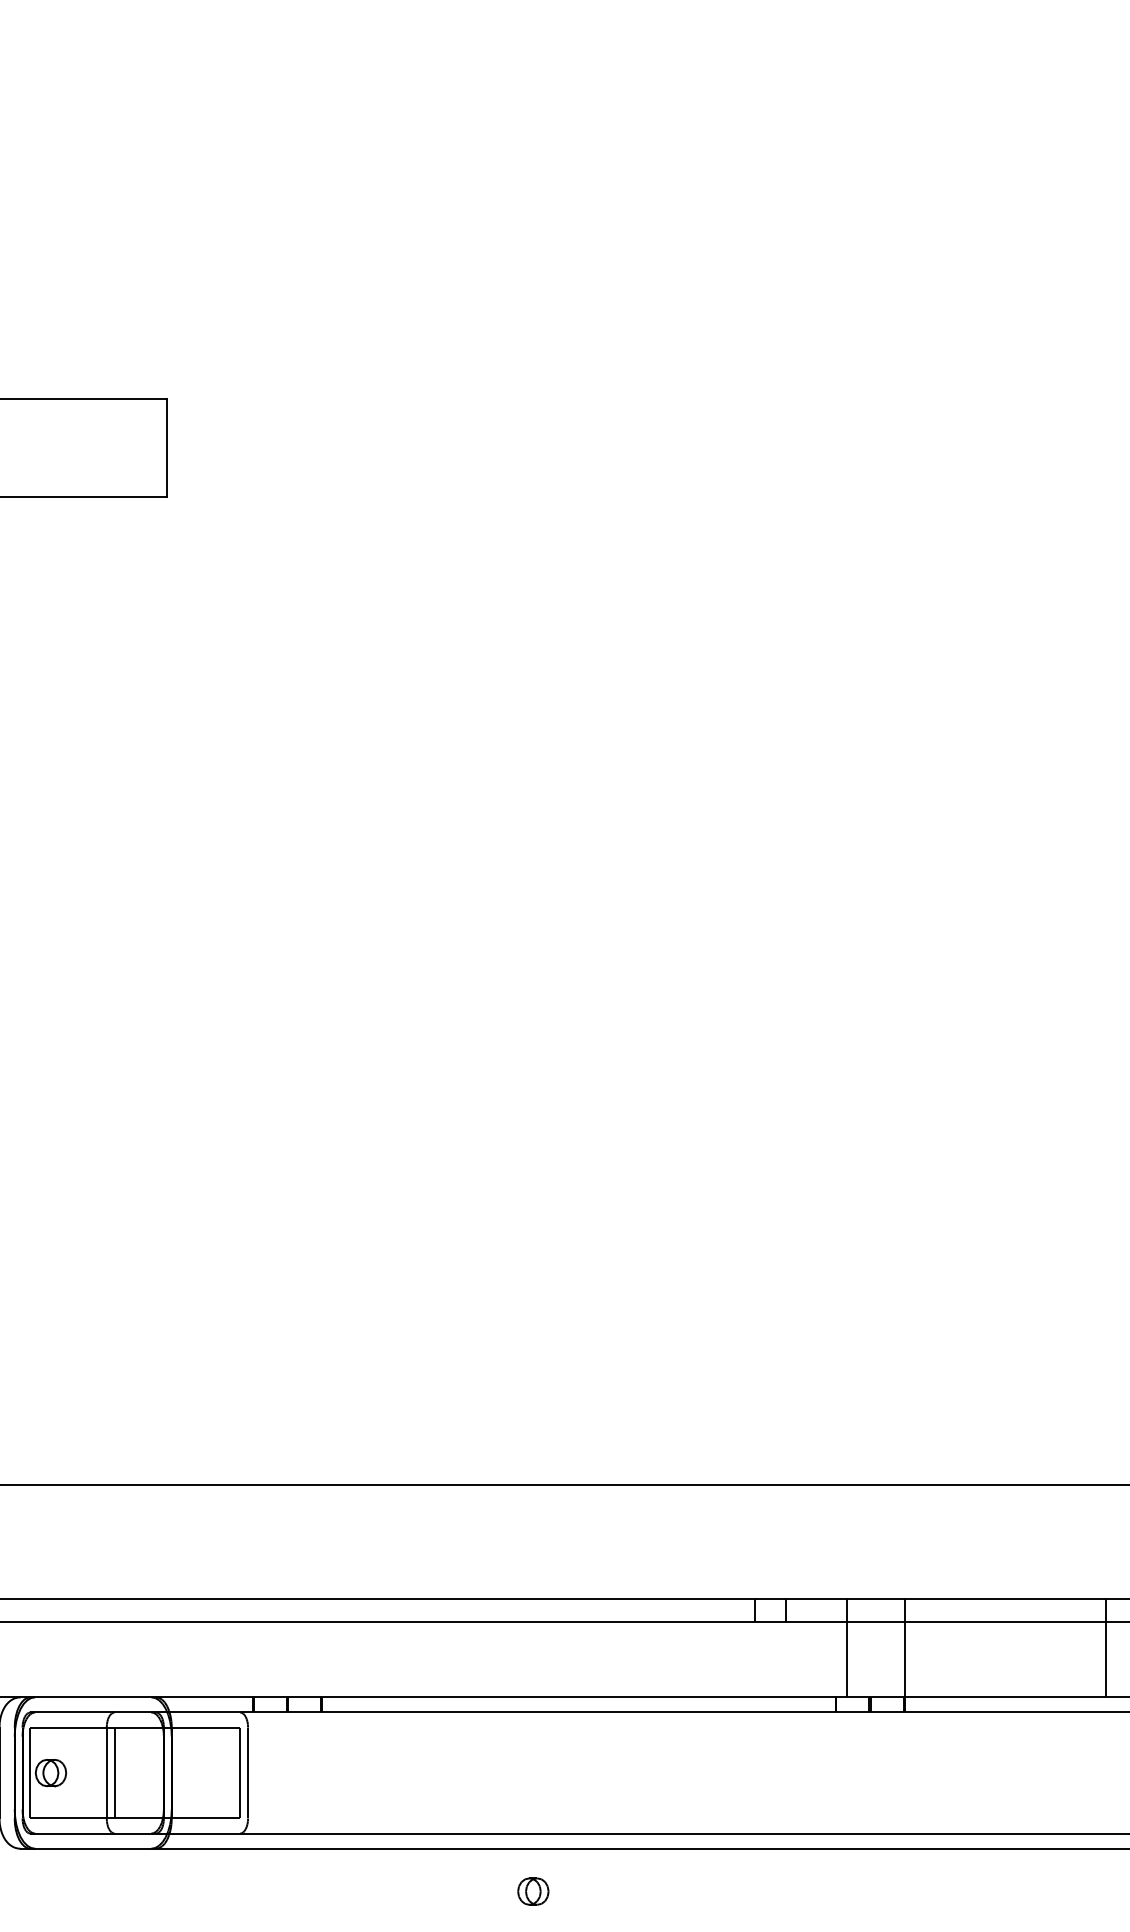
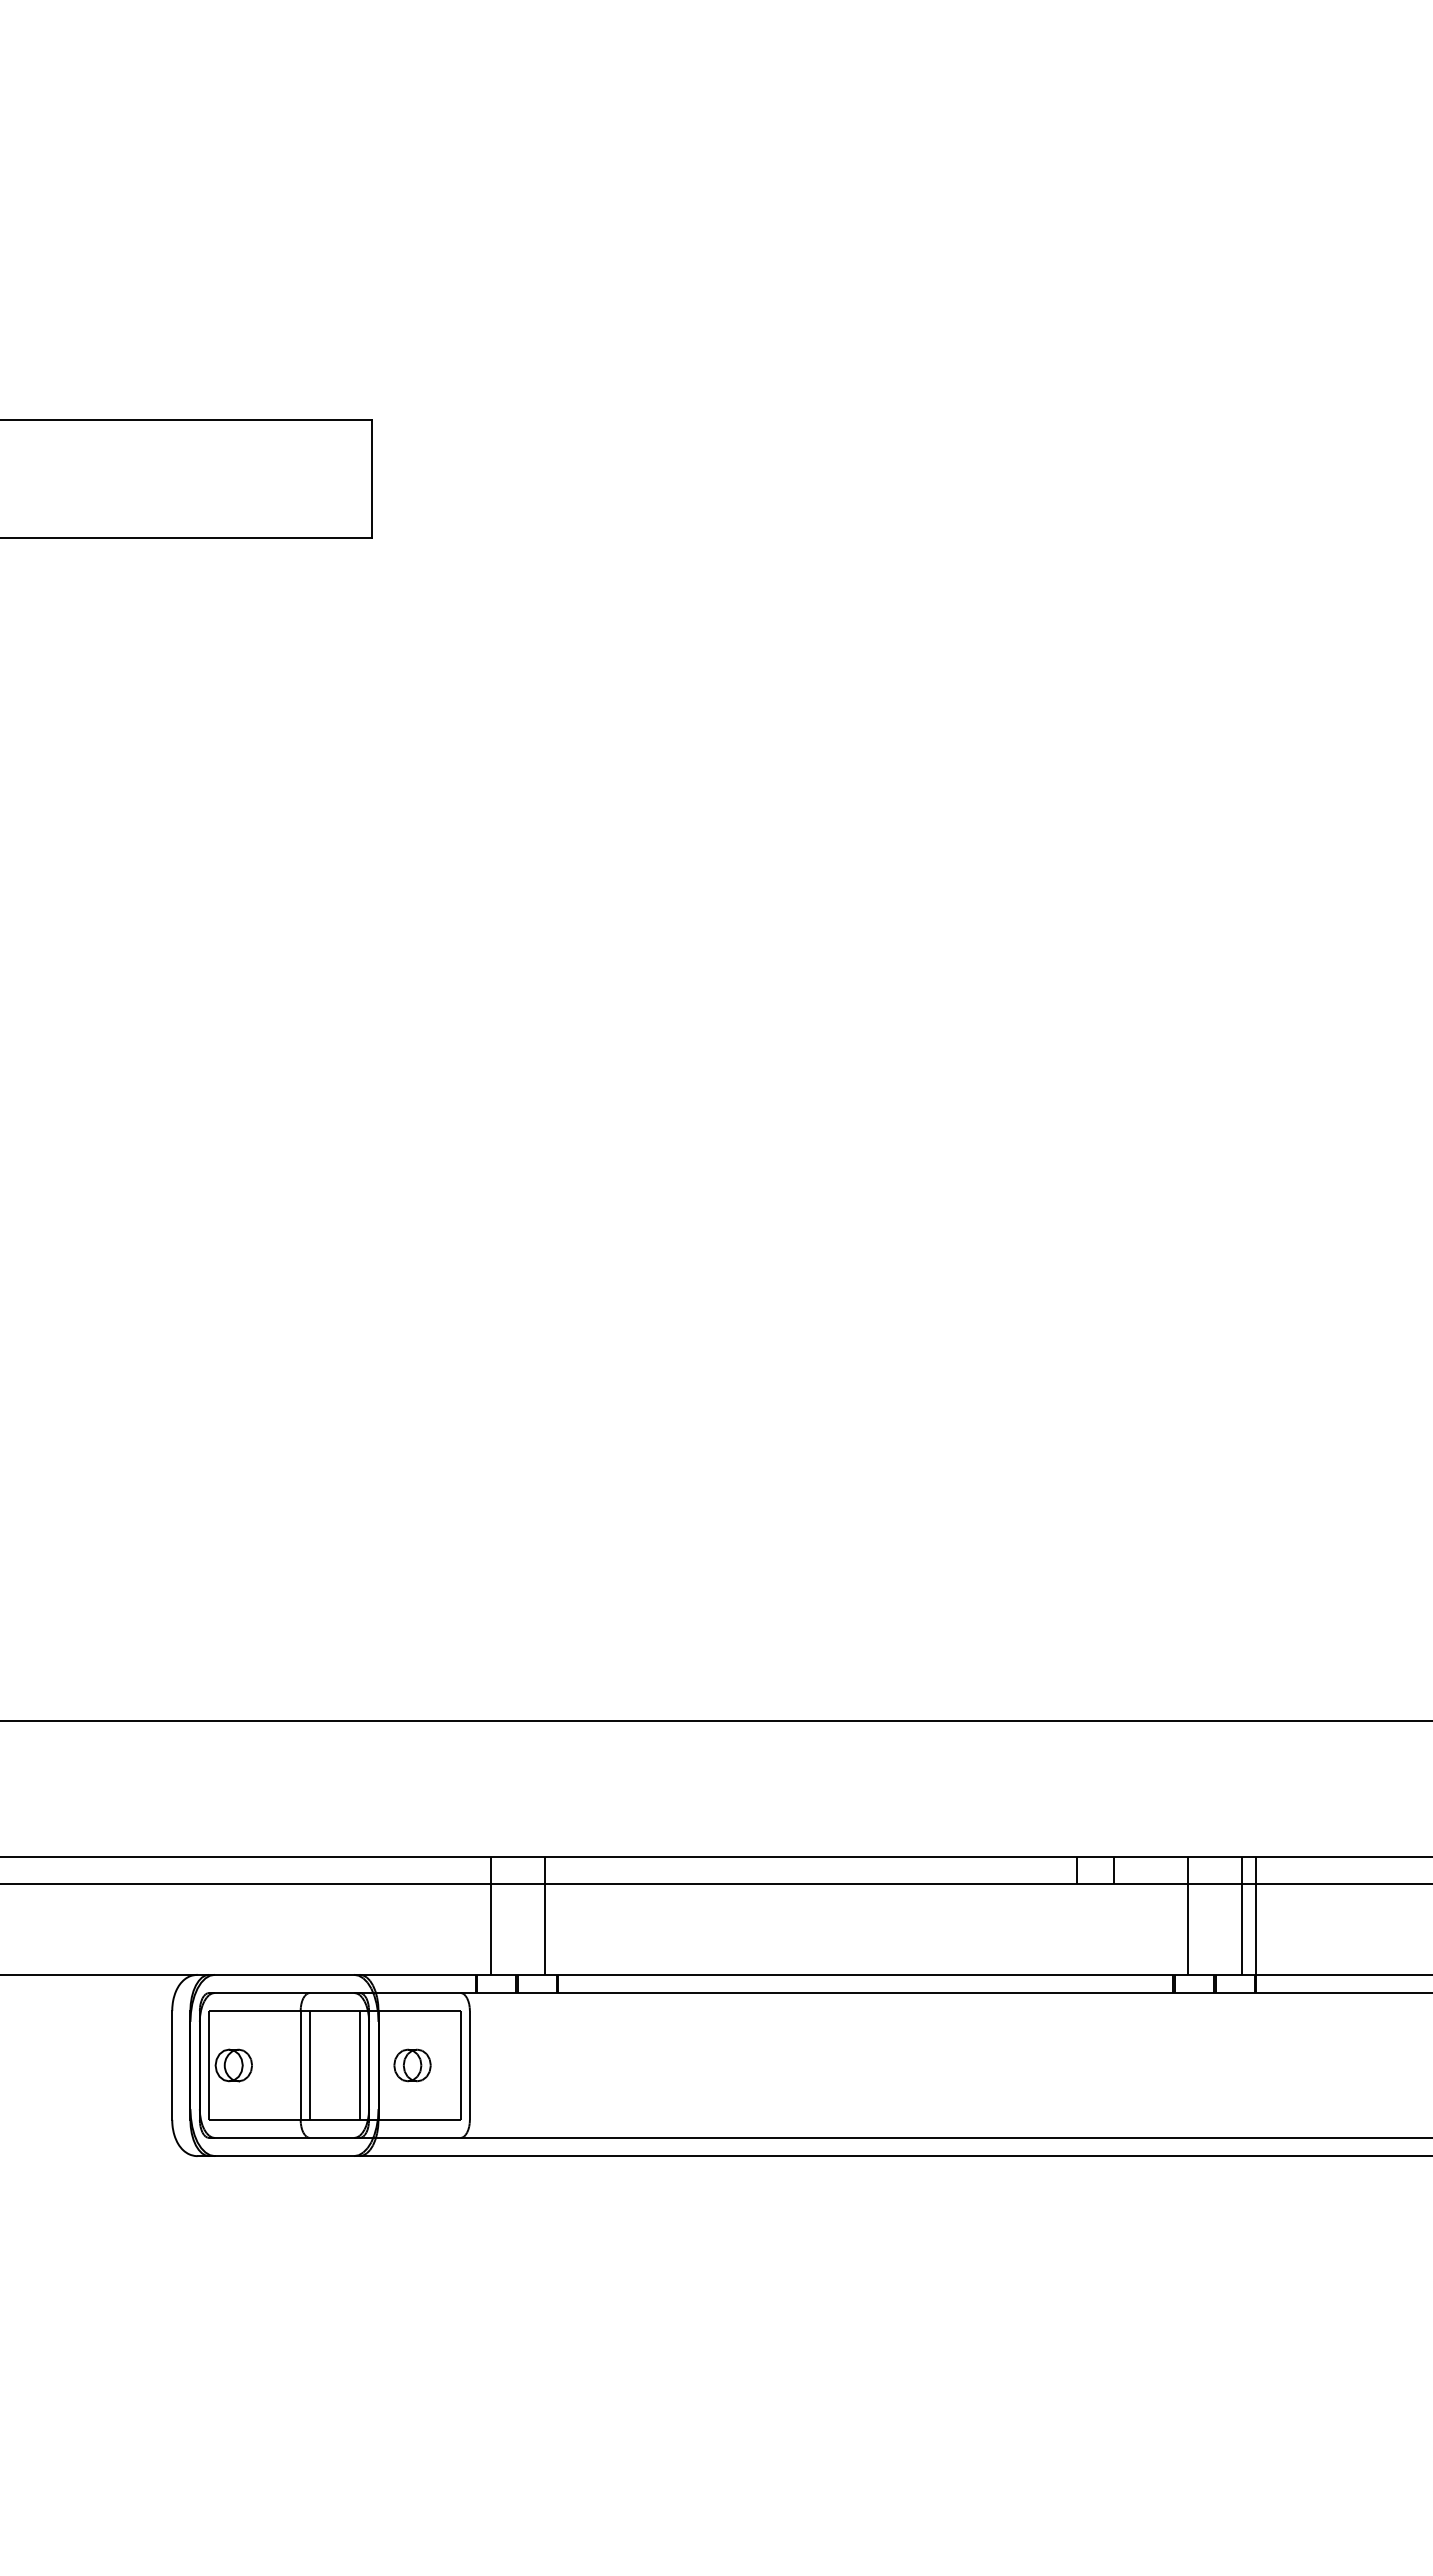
line: (265, 1647) -> (490, 1915), added
line: (311, 1647) -> (545, 1915), added
line: (892, 1647) -> (1241, 1915), added
line: (155, 1773) -> (359, 2065), added
part: (533, 1891) -> (412, 2065), moved

